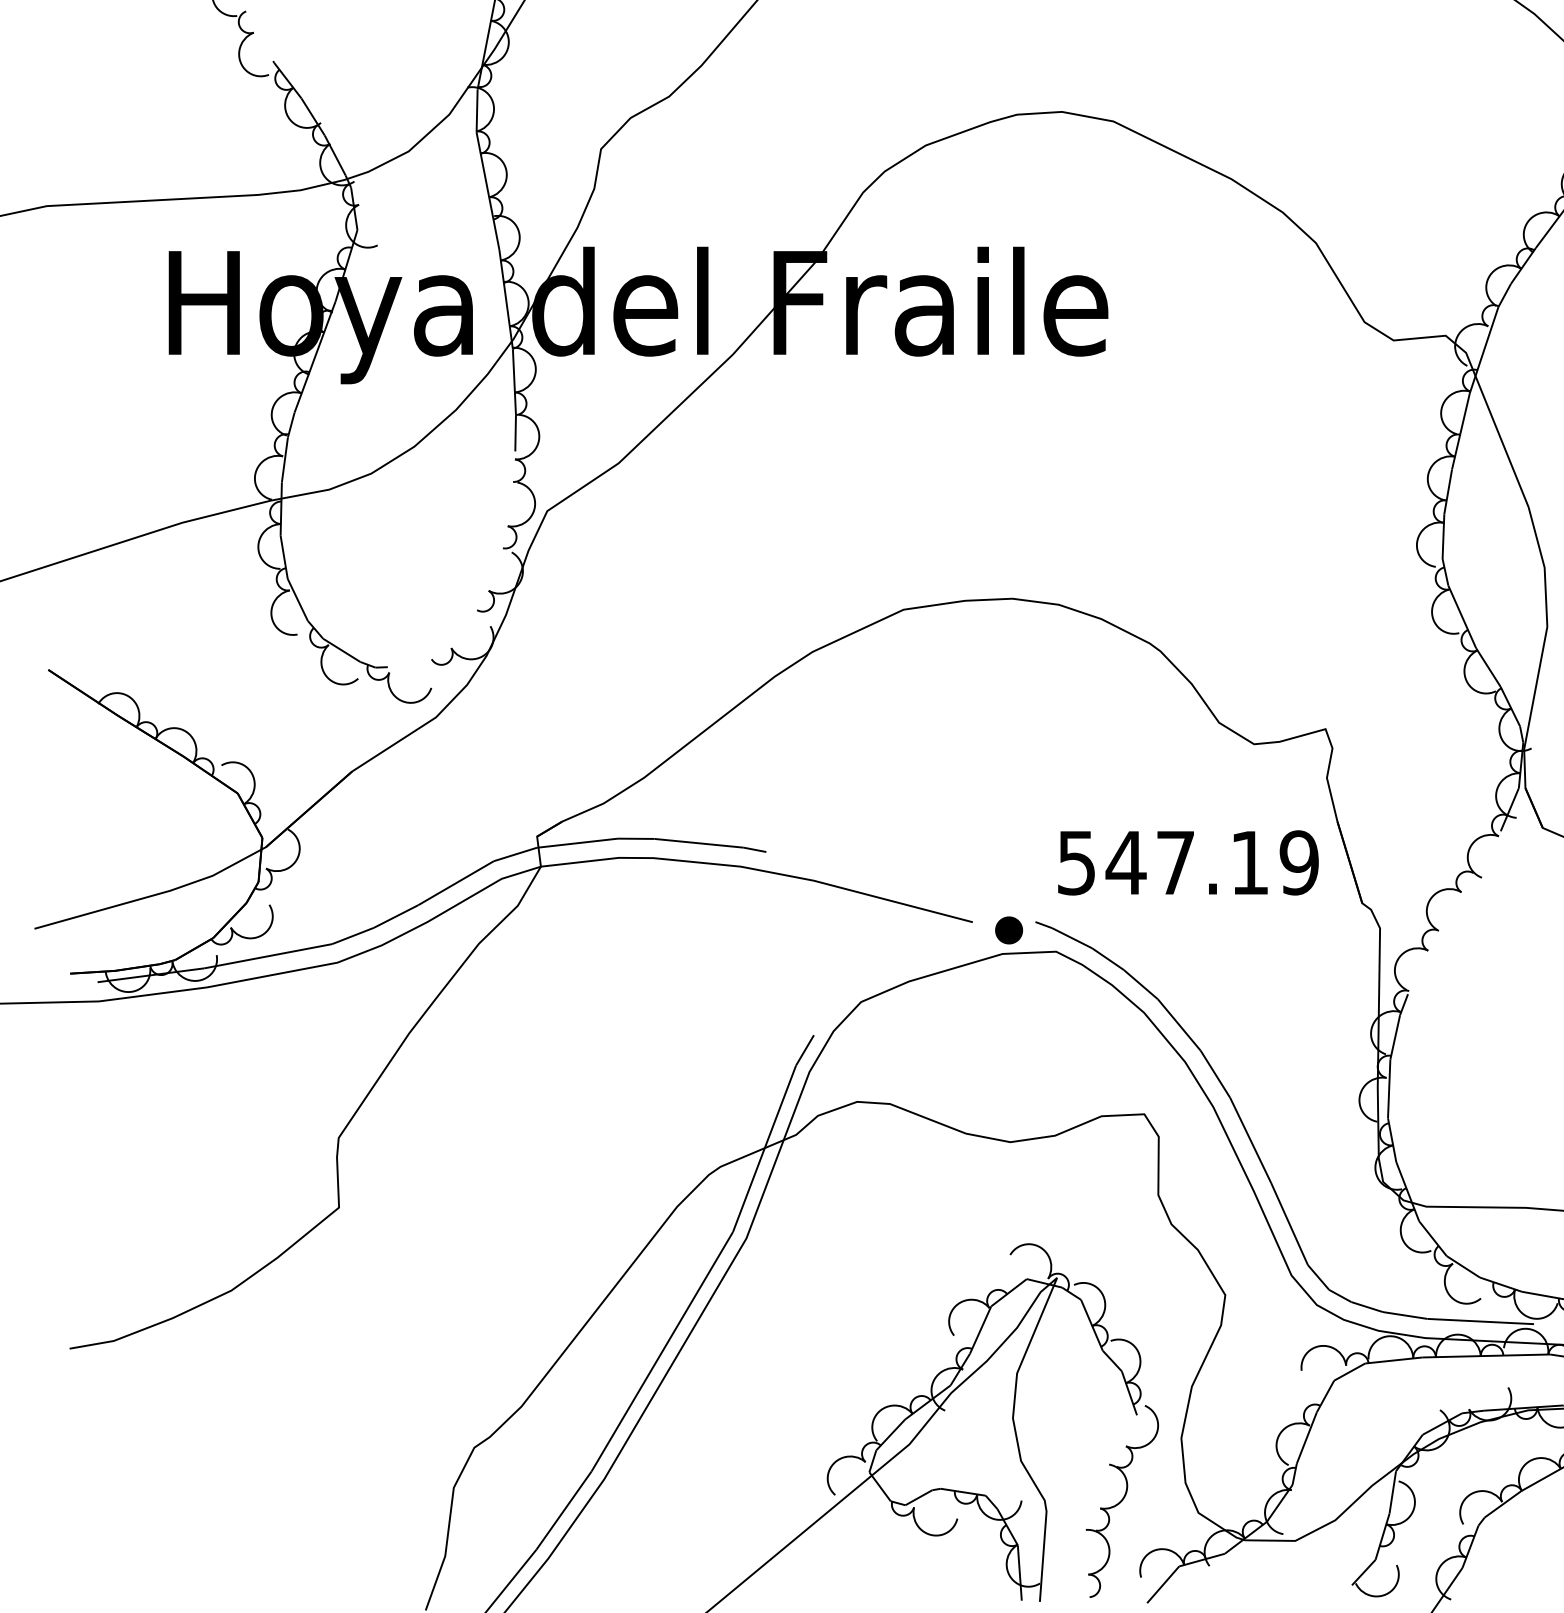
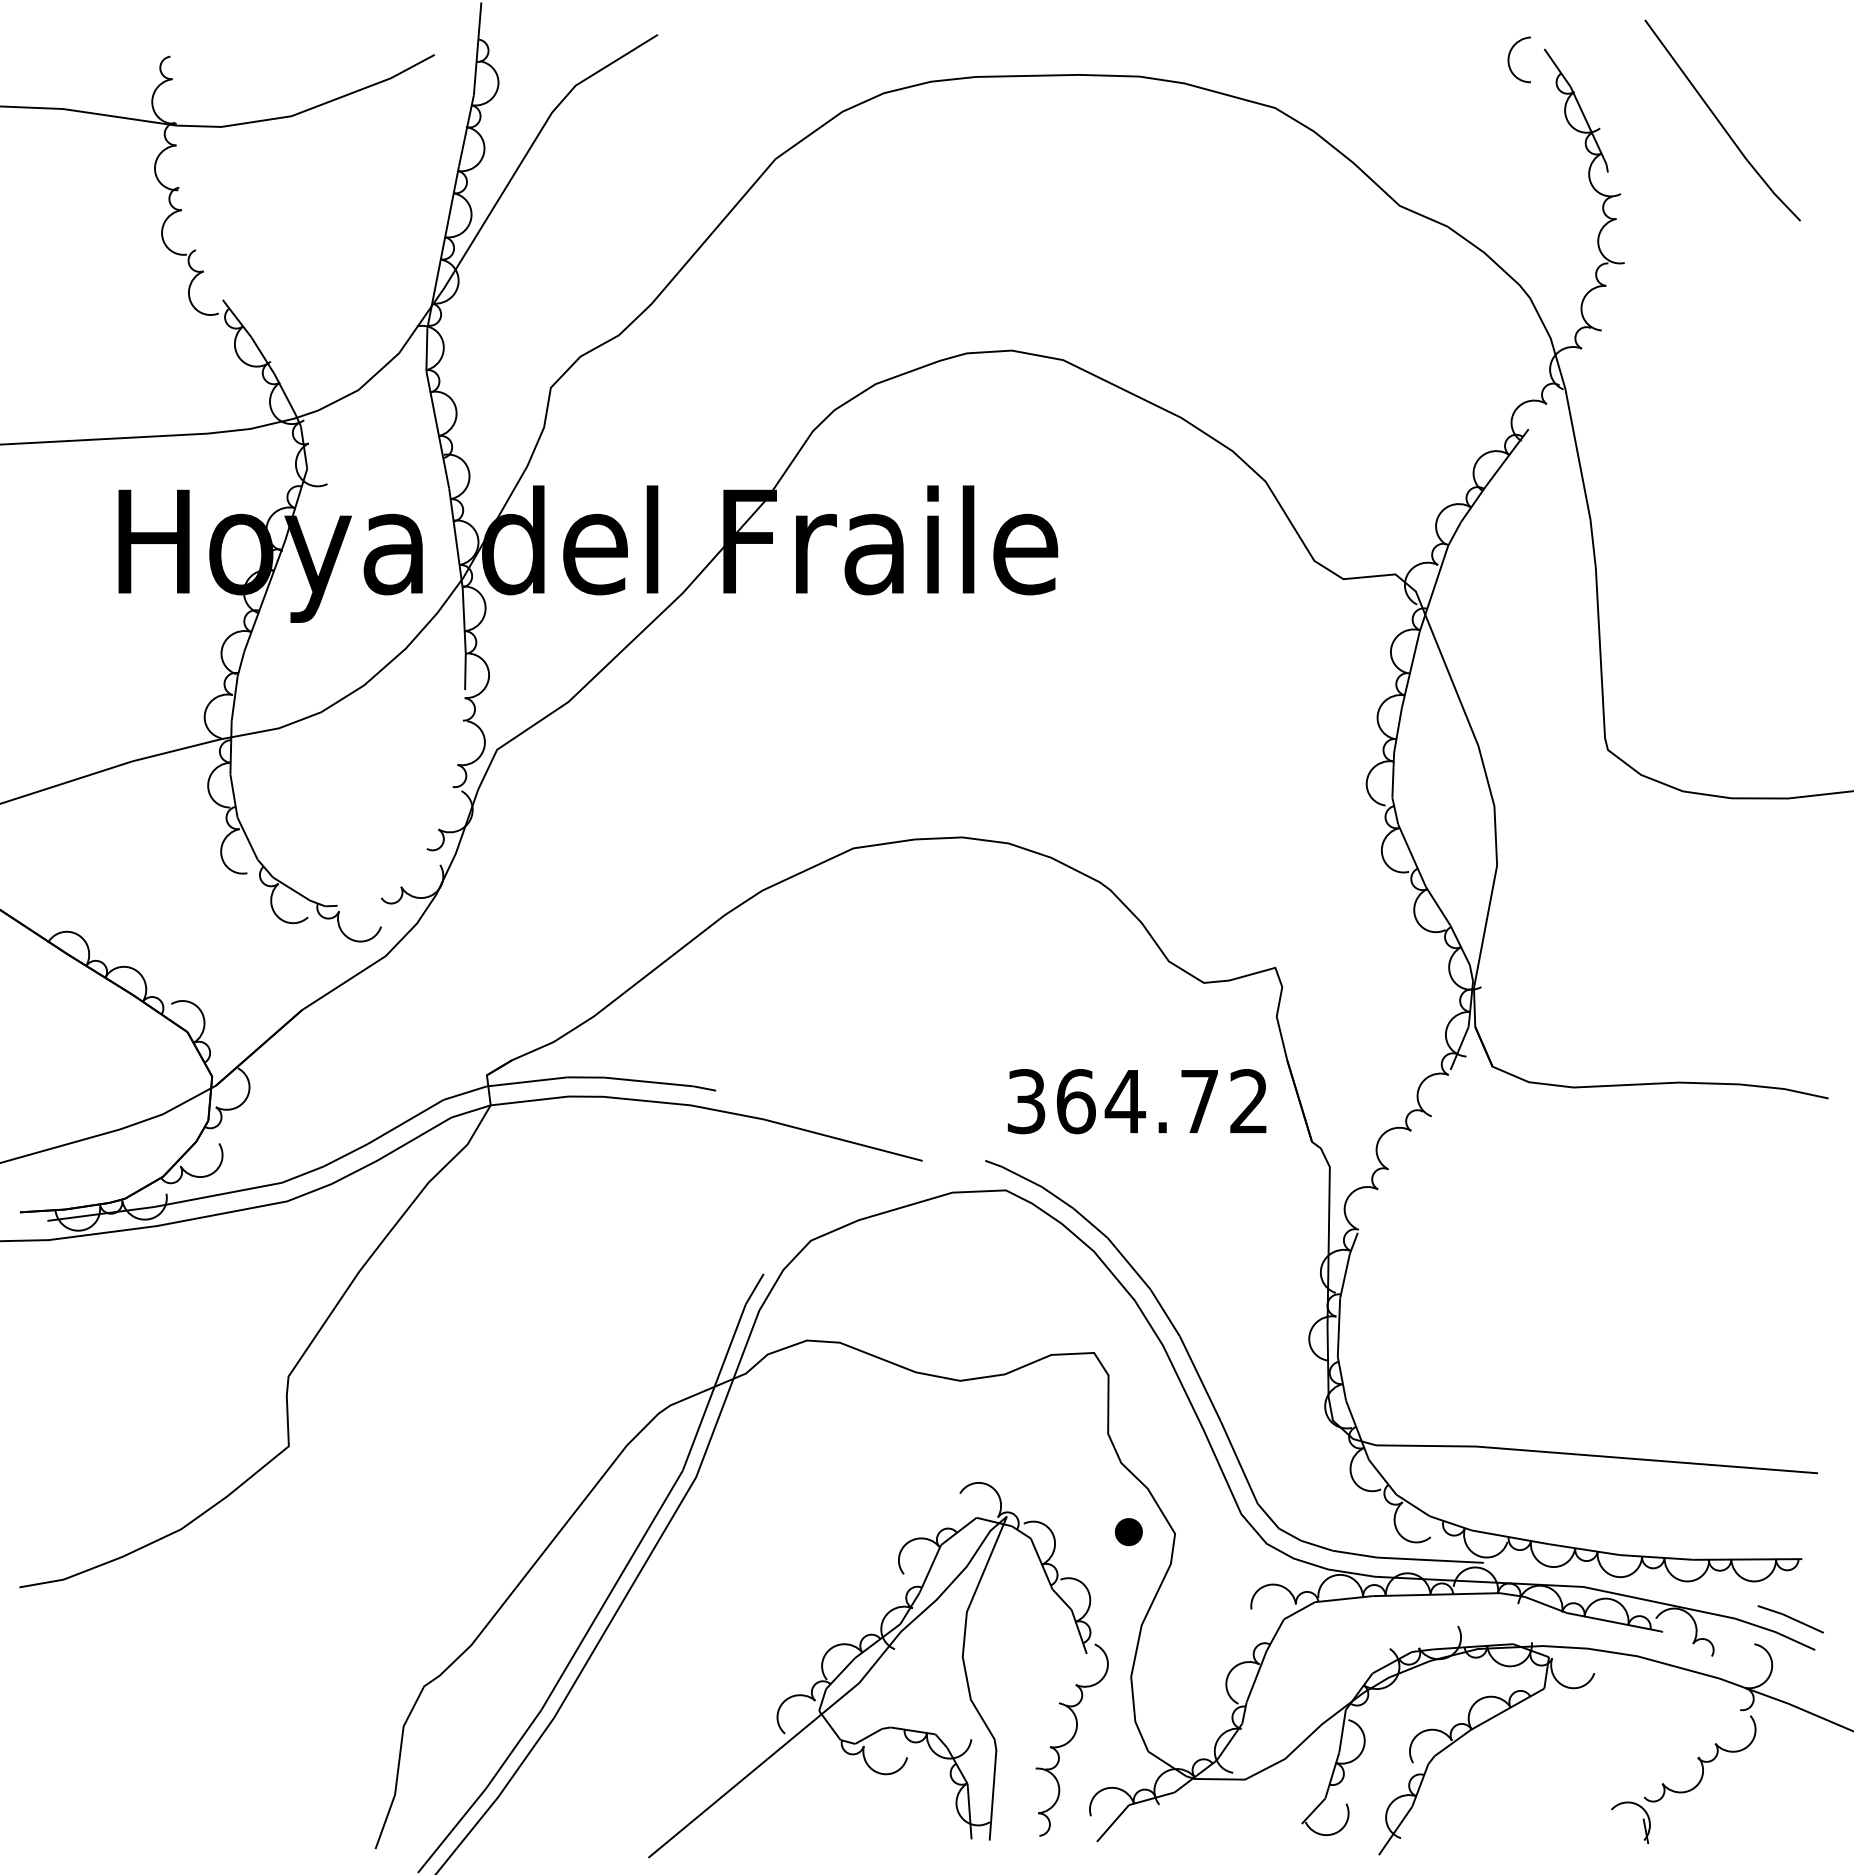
text: (1188, 862) -> (1138, 1101), 547.19 -> 364.72
part: (1008, 930) -> (1128, 1532), moved

